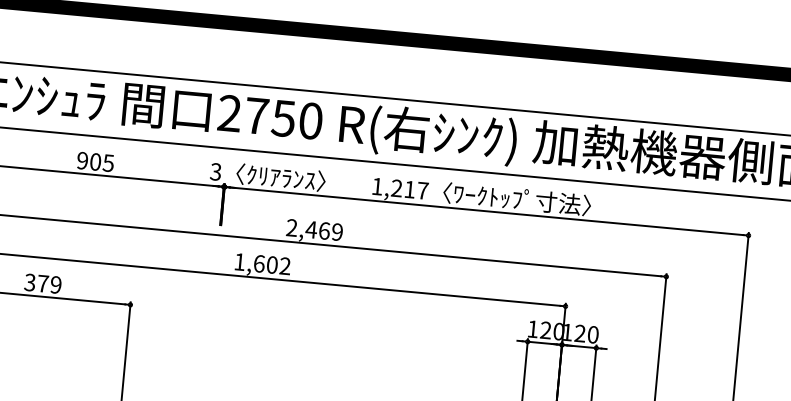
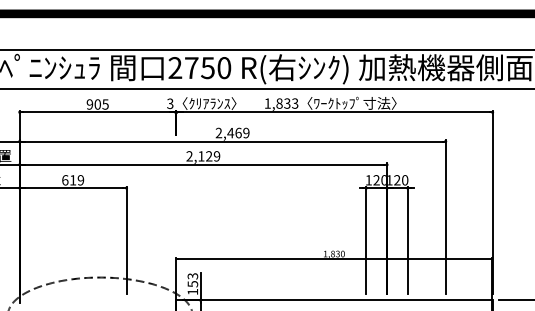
text: (410, 189) -> (287, 103), 1,217 -> 1,833
text: (262, 264) -> (203, 156), 1,602 -> 2,129
text: (37, 283) -> (69, 180), 379 -> 619

